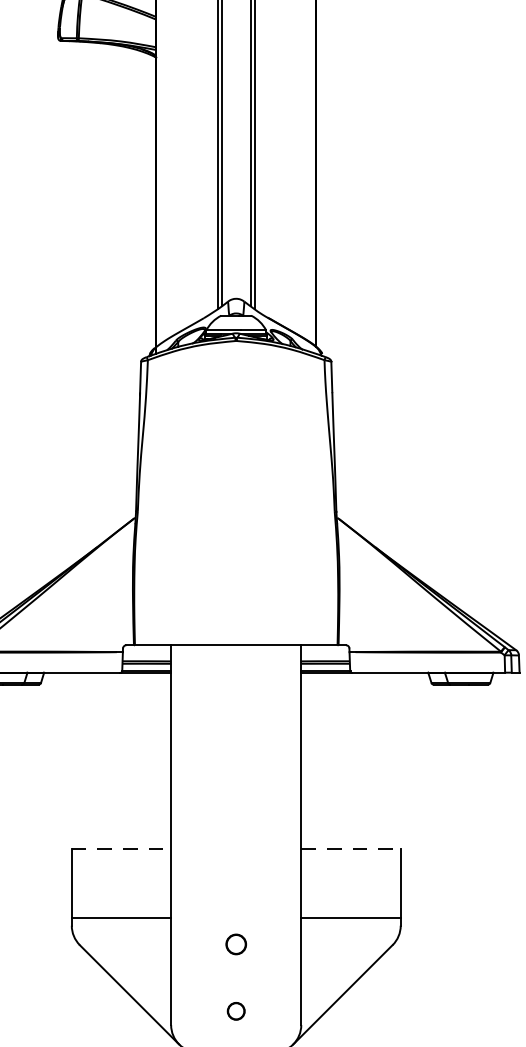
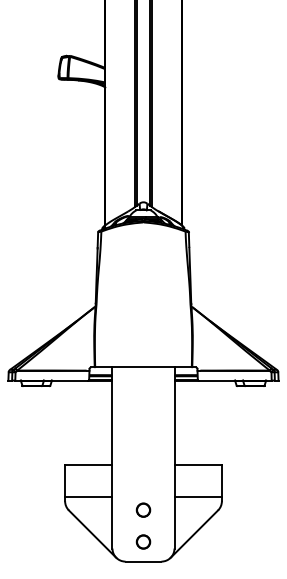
line: (120, 848) -> (88, 464), dashed -> solid
line: (351, 848) -> (198, 464), dashed -> solid
part: (236, 943) -> (143, 509), size x1.43
part: (236, 1010) -> (143, 541), size x1.67

